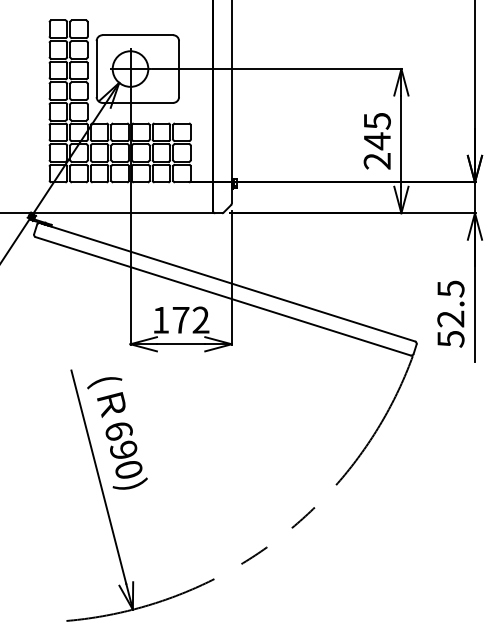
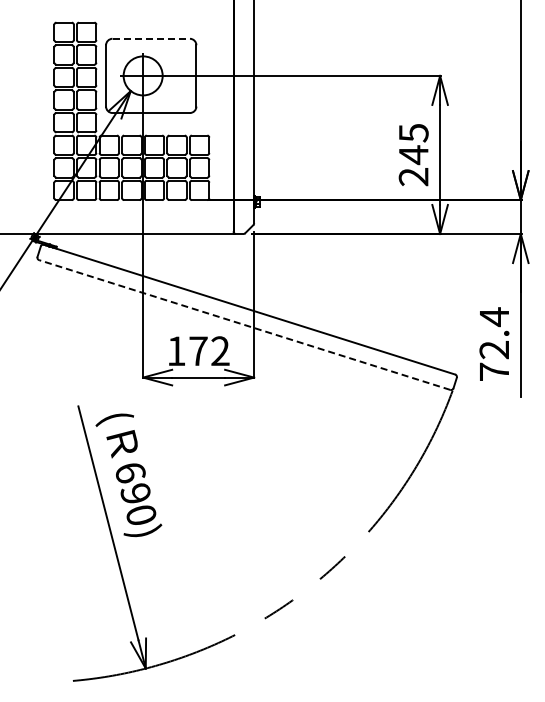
line: (138, 34) -> (151, 38), solid -> dashed
line: (222, 296) -> (244, 325), solid -> dashed
text: (451, 314) -> (494, 344), 52.5 -> 72.4

